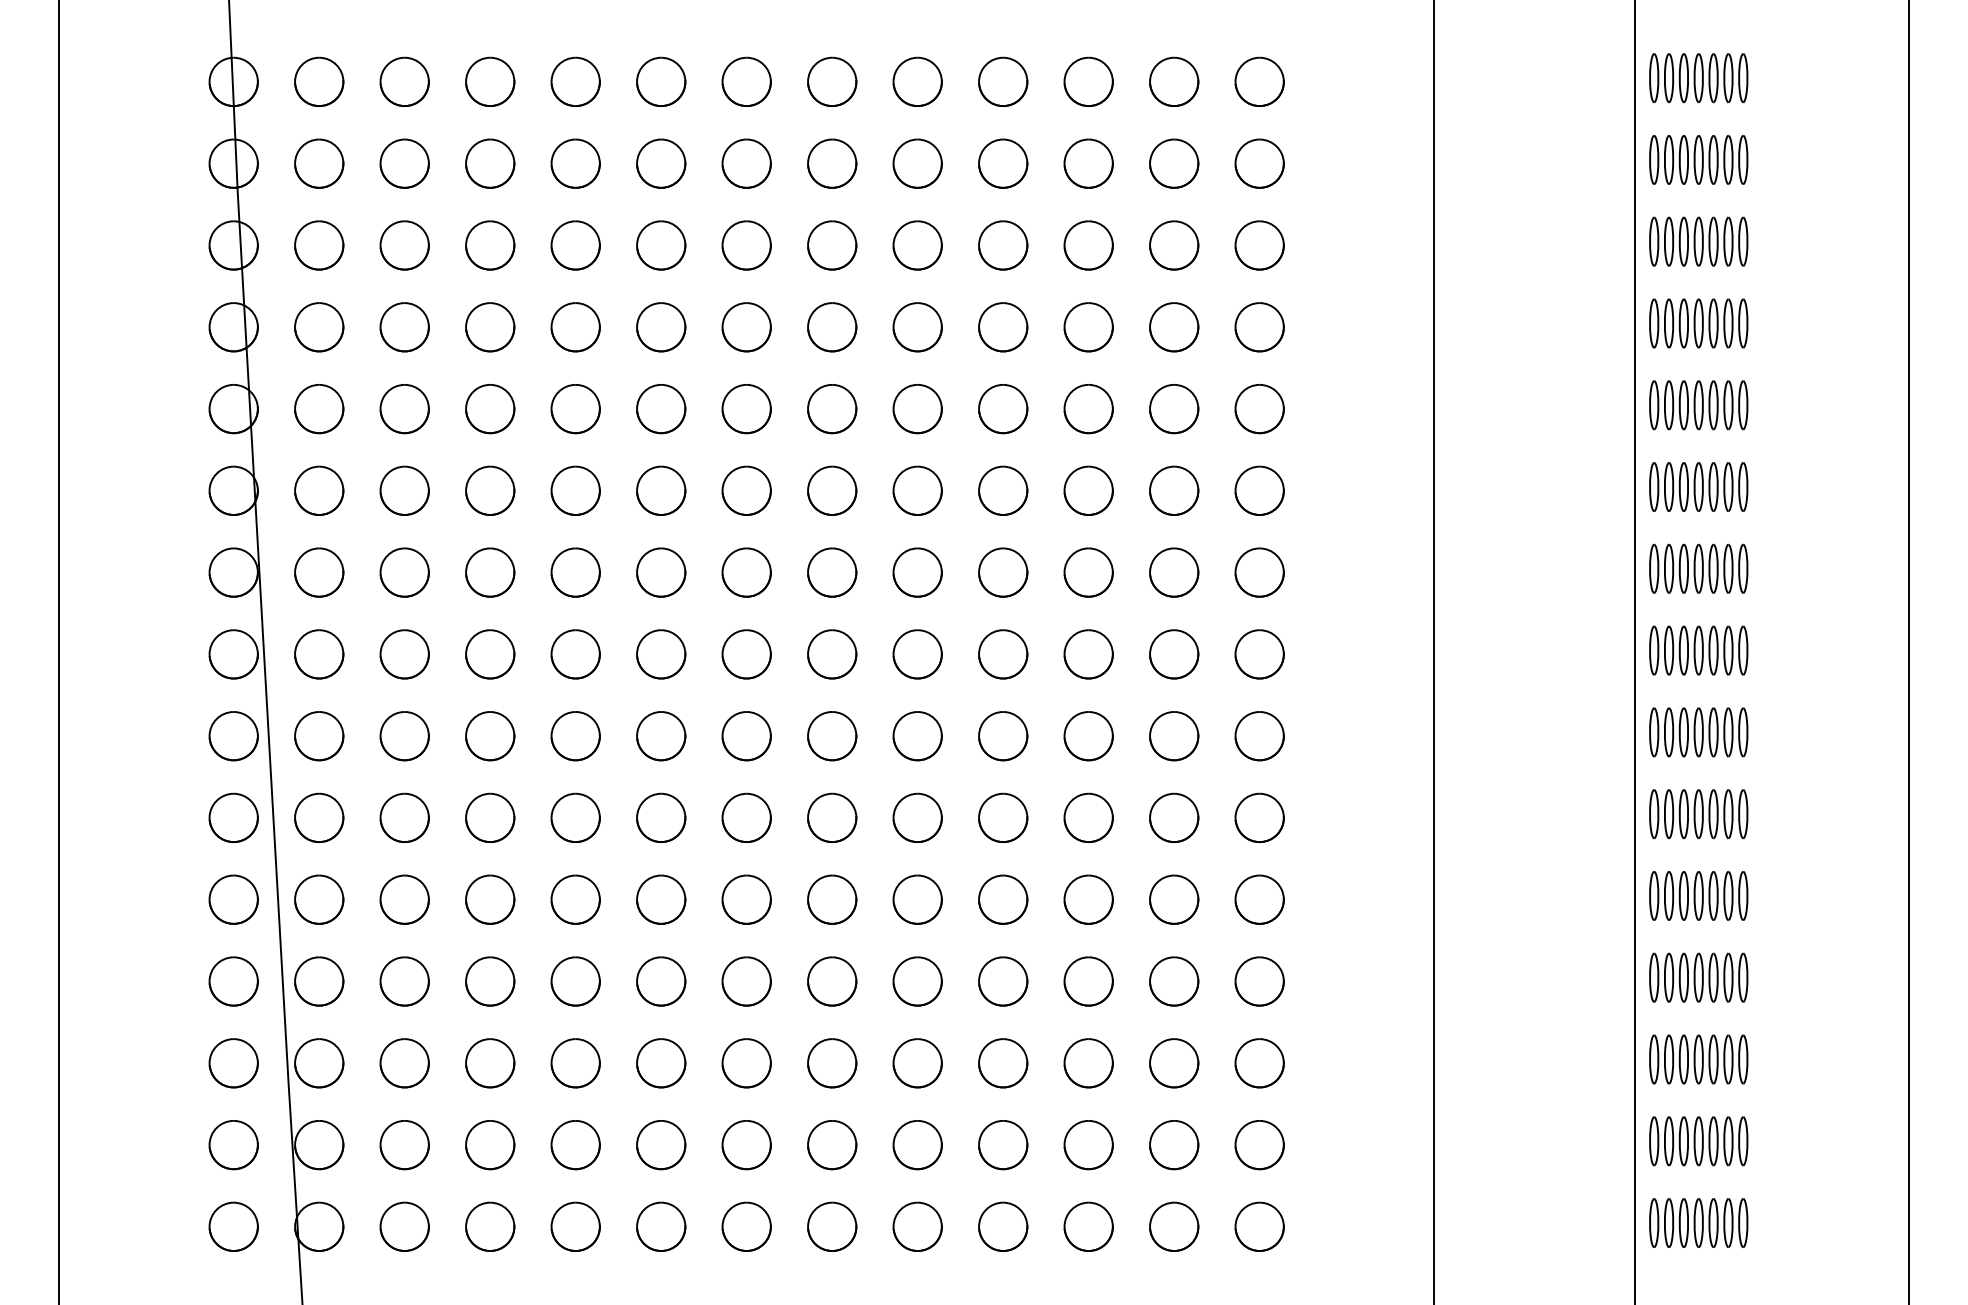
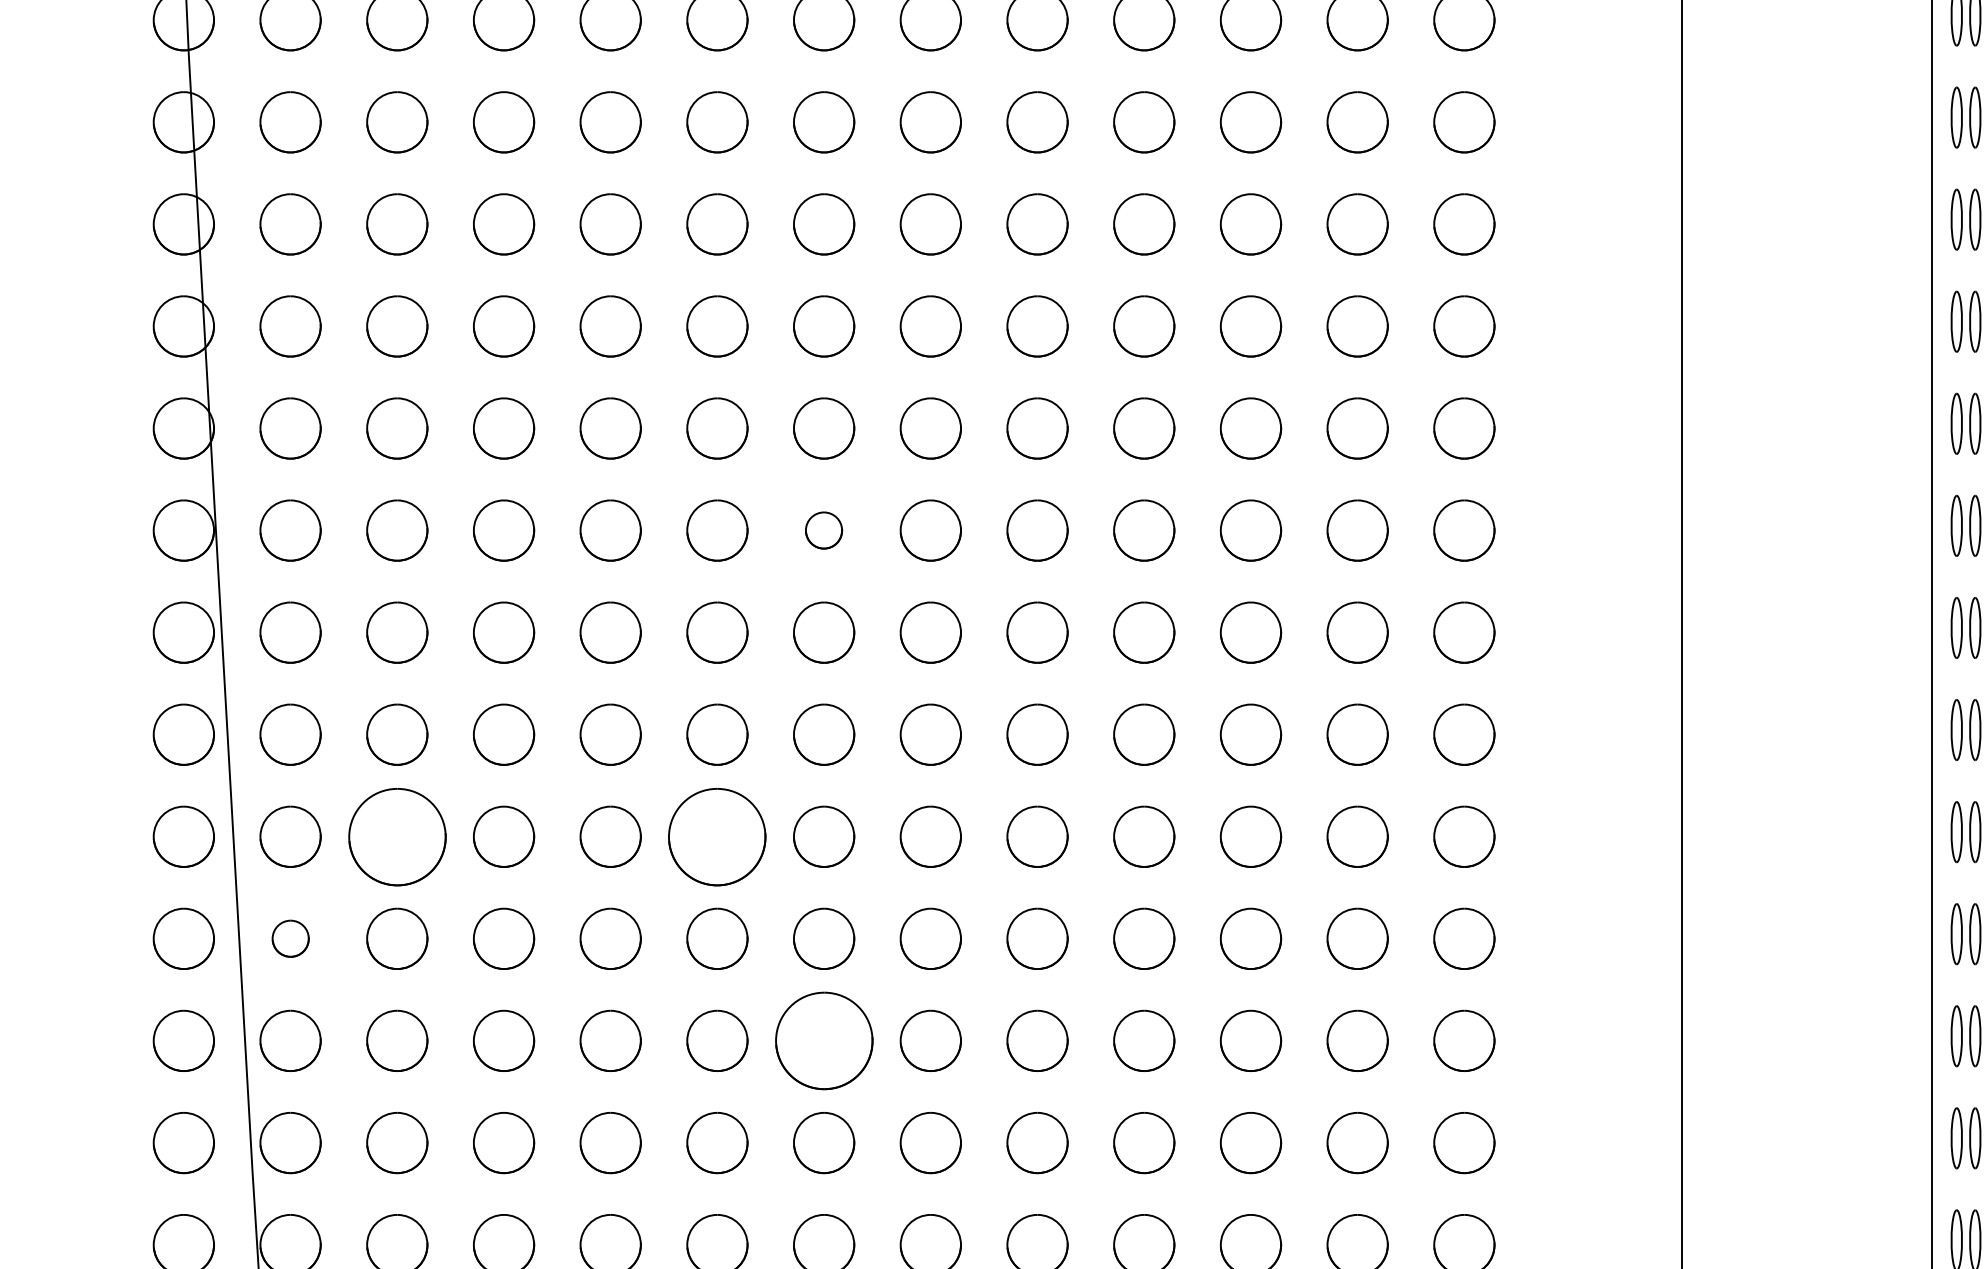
part: (746, 572) -> (823, 530), size x0.6
part: (404, 817) -> (397, 836), size x1.6
part: (661, 817) -> (717, 836), size x1.6
part: (319, 899) -> (290, 938), size x0.6
part: (746, 981) -> (823, 1040), size x1.6

